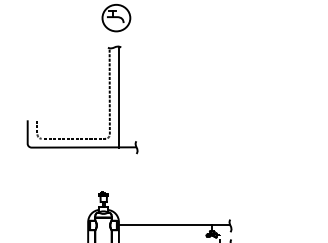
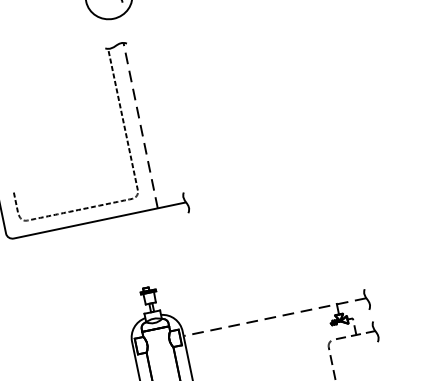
line: (119, 96) -> (140, 124), solid -> dashed
line: (174, 225) -> (275, 317), solid -> dashed

